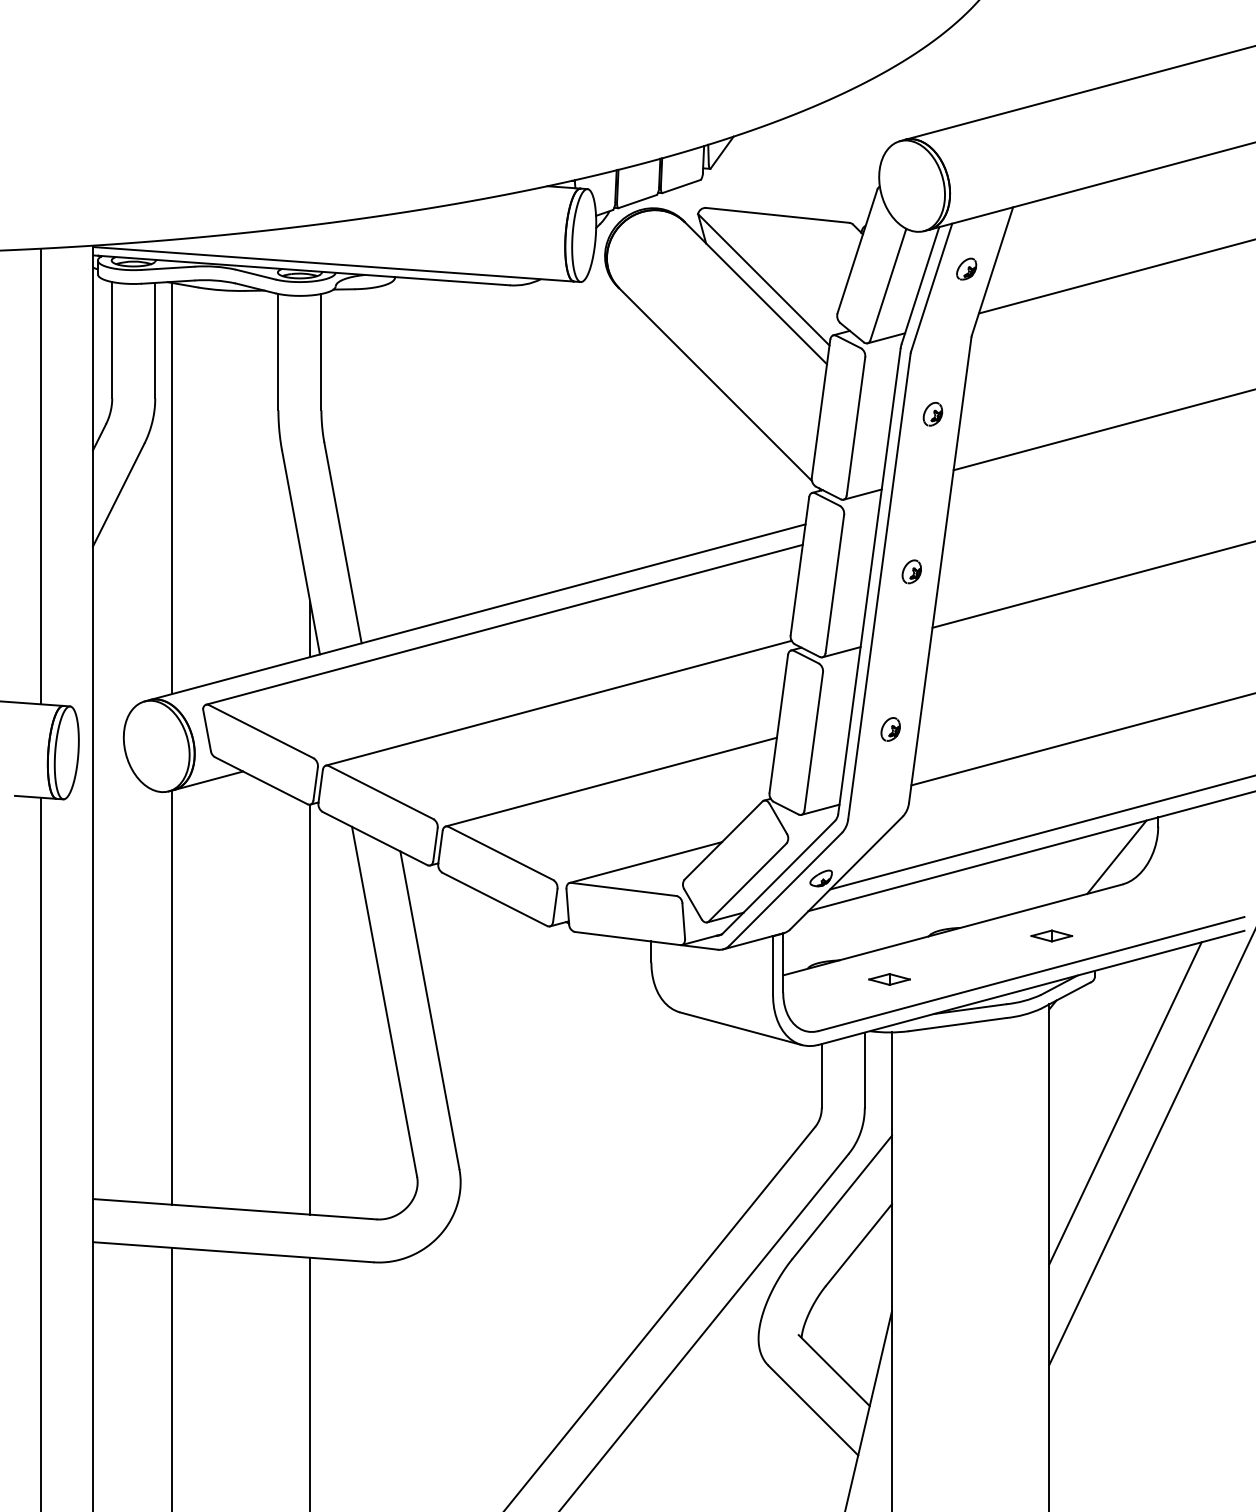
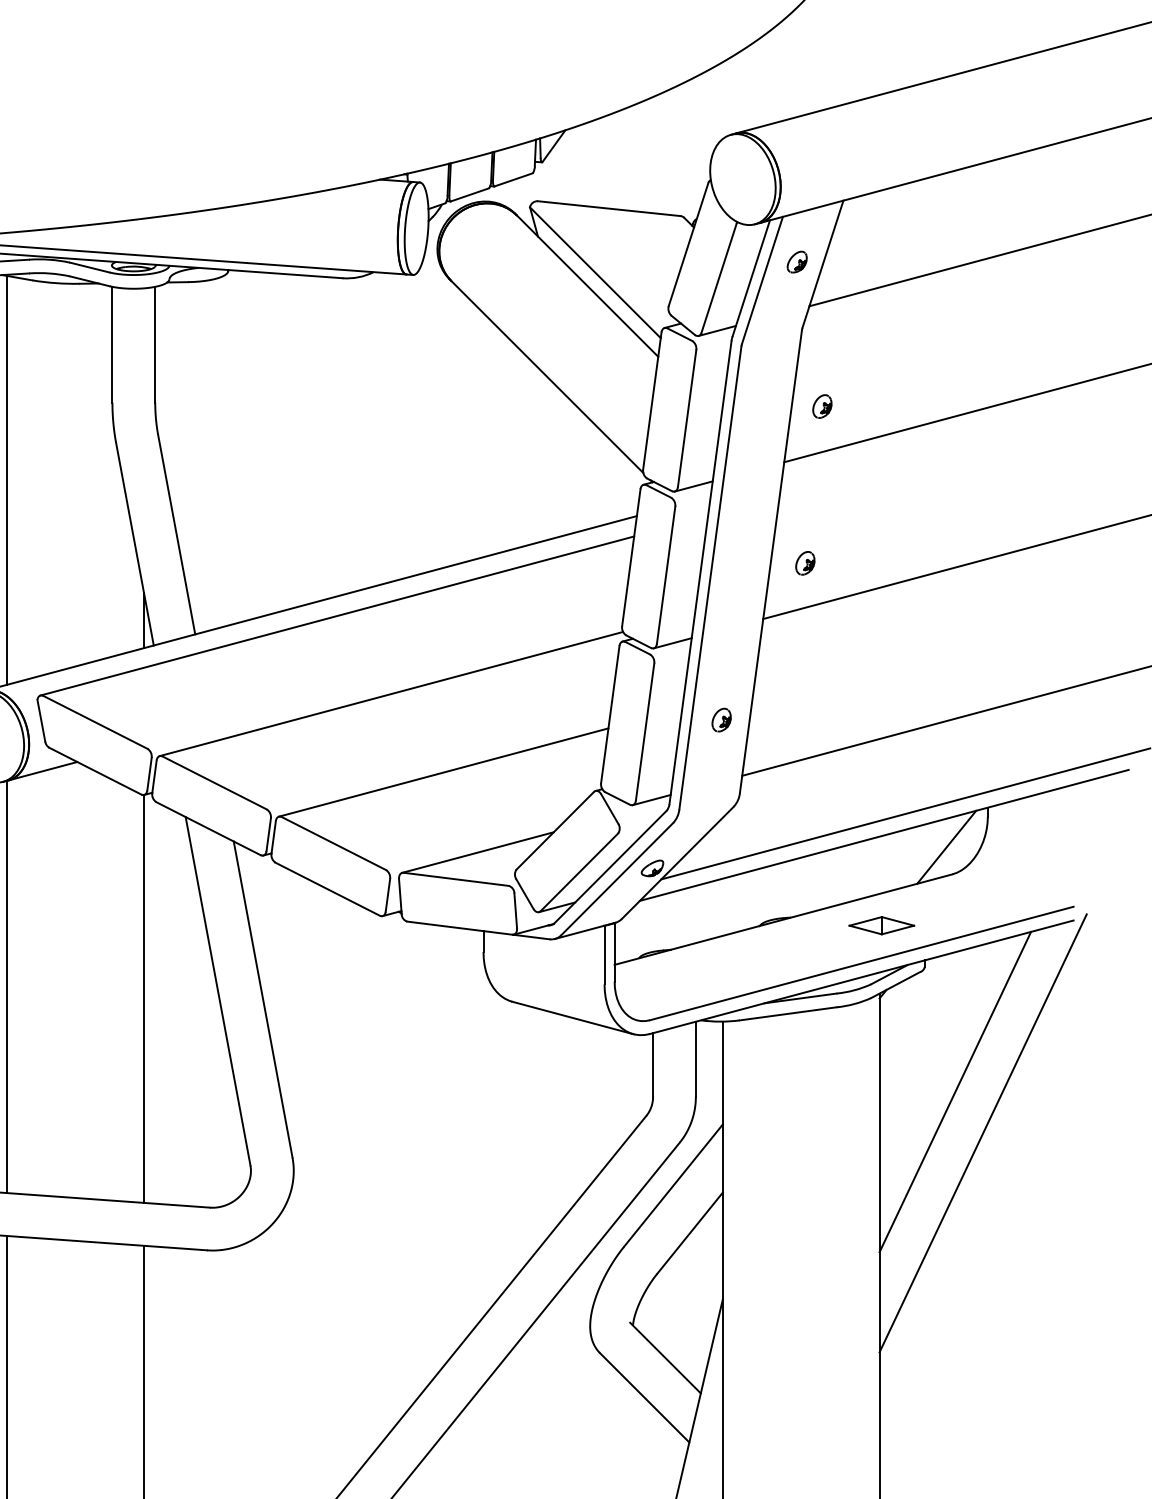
part: (932, 413) -> (821, 405), moved
part: (911, 571) -> (805, 562), moved
part: (1051, 935) -> (881, 925), size x1.6
part: (889, 979) -> (720, 968), removed

